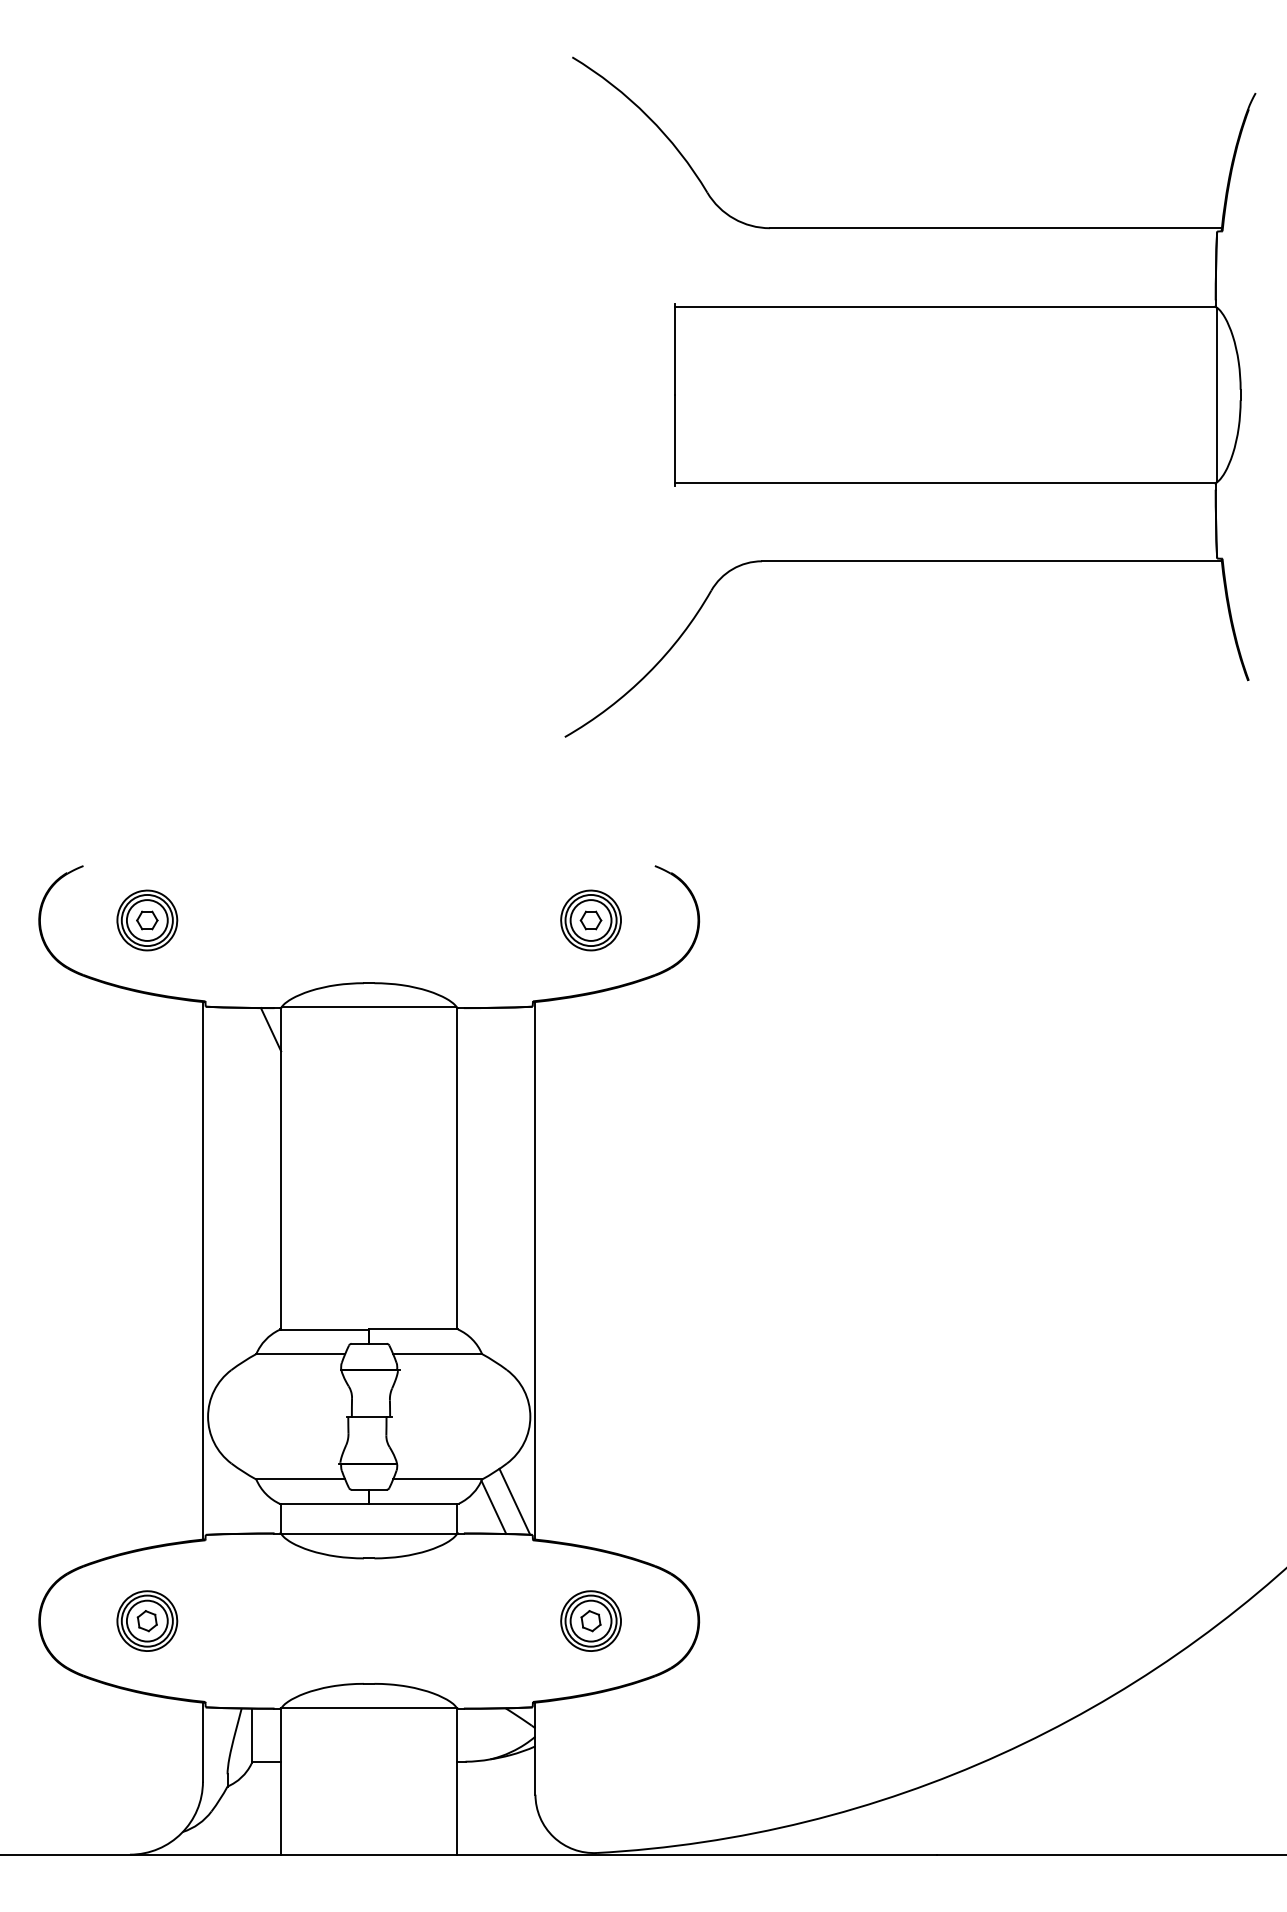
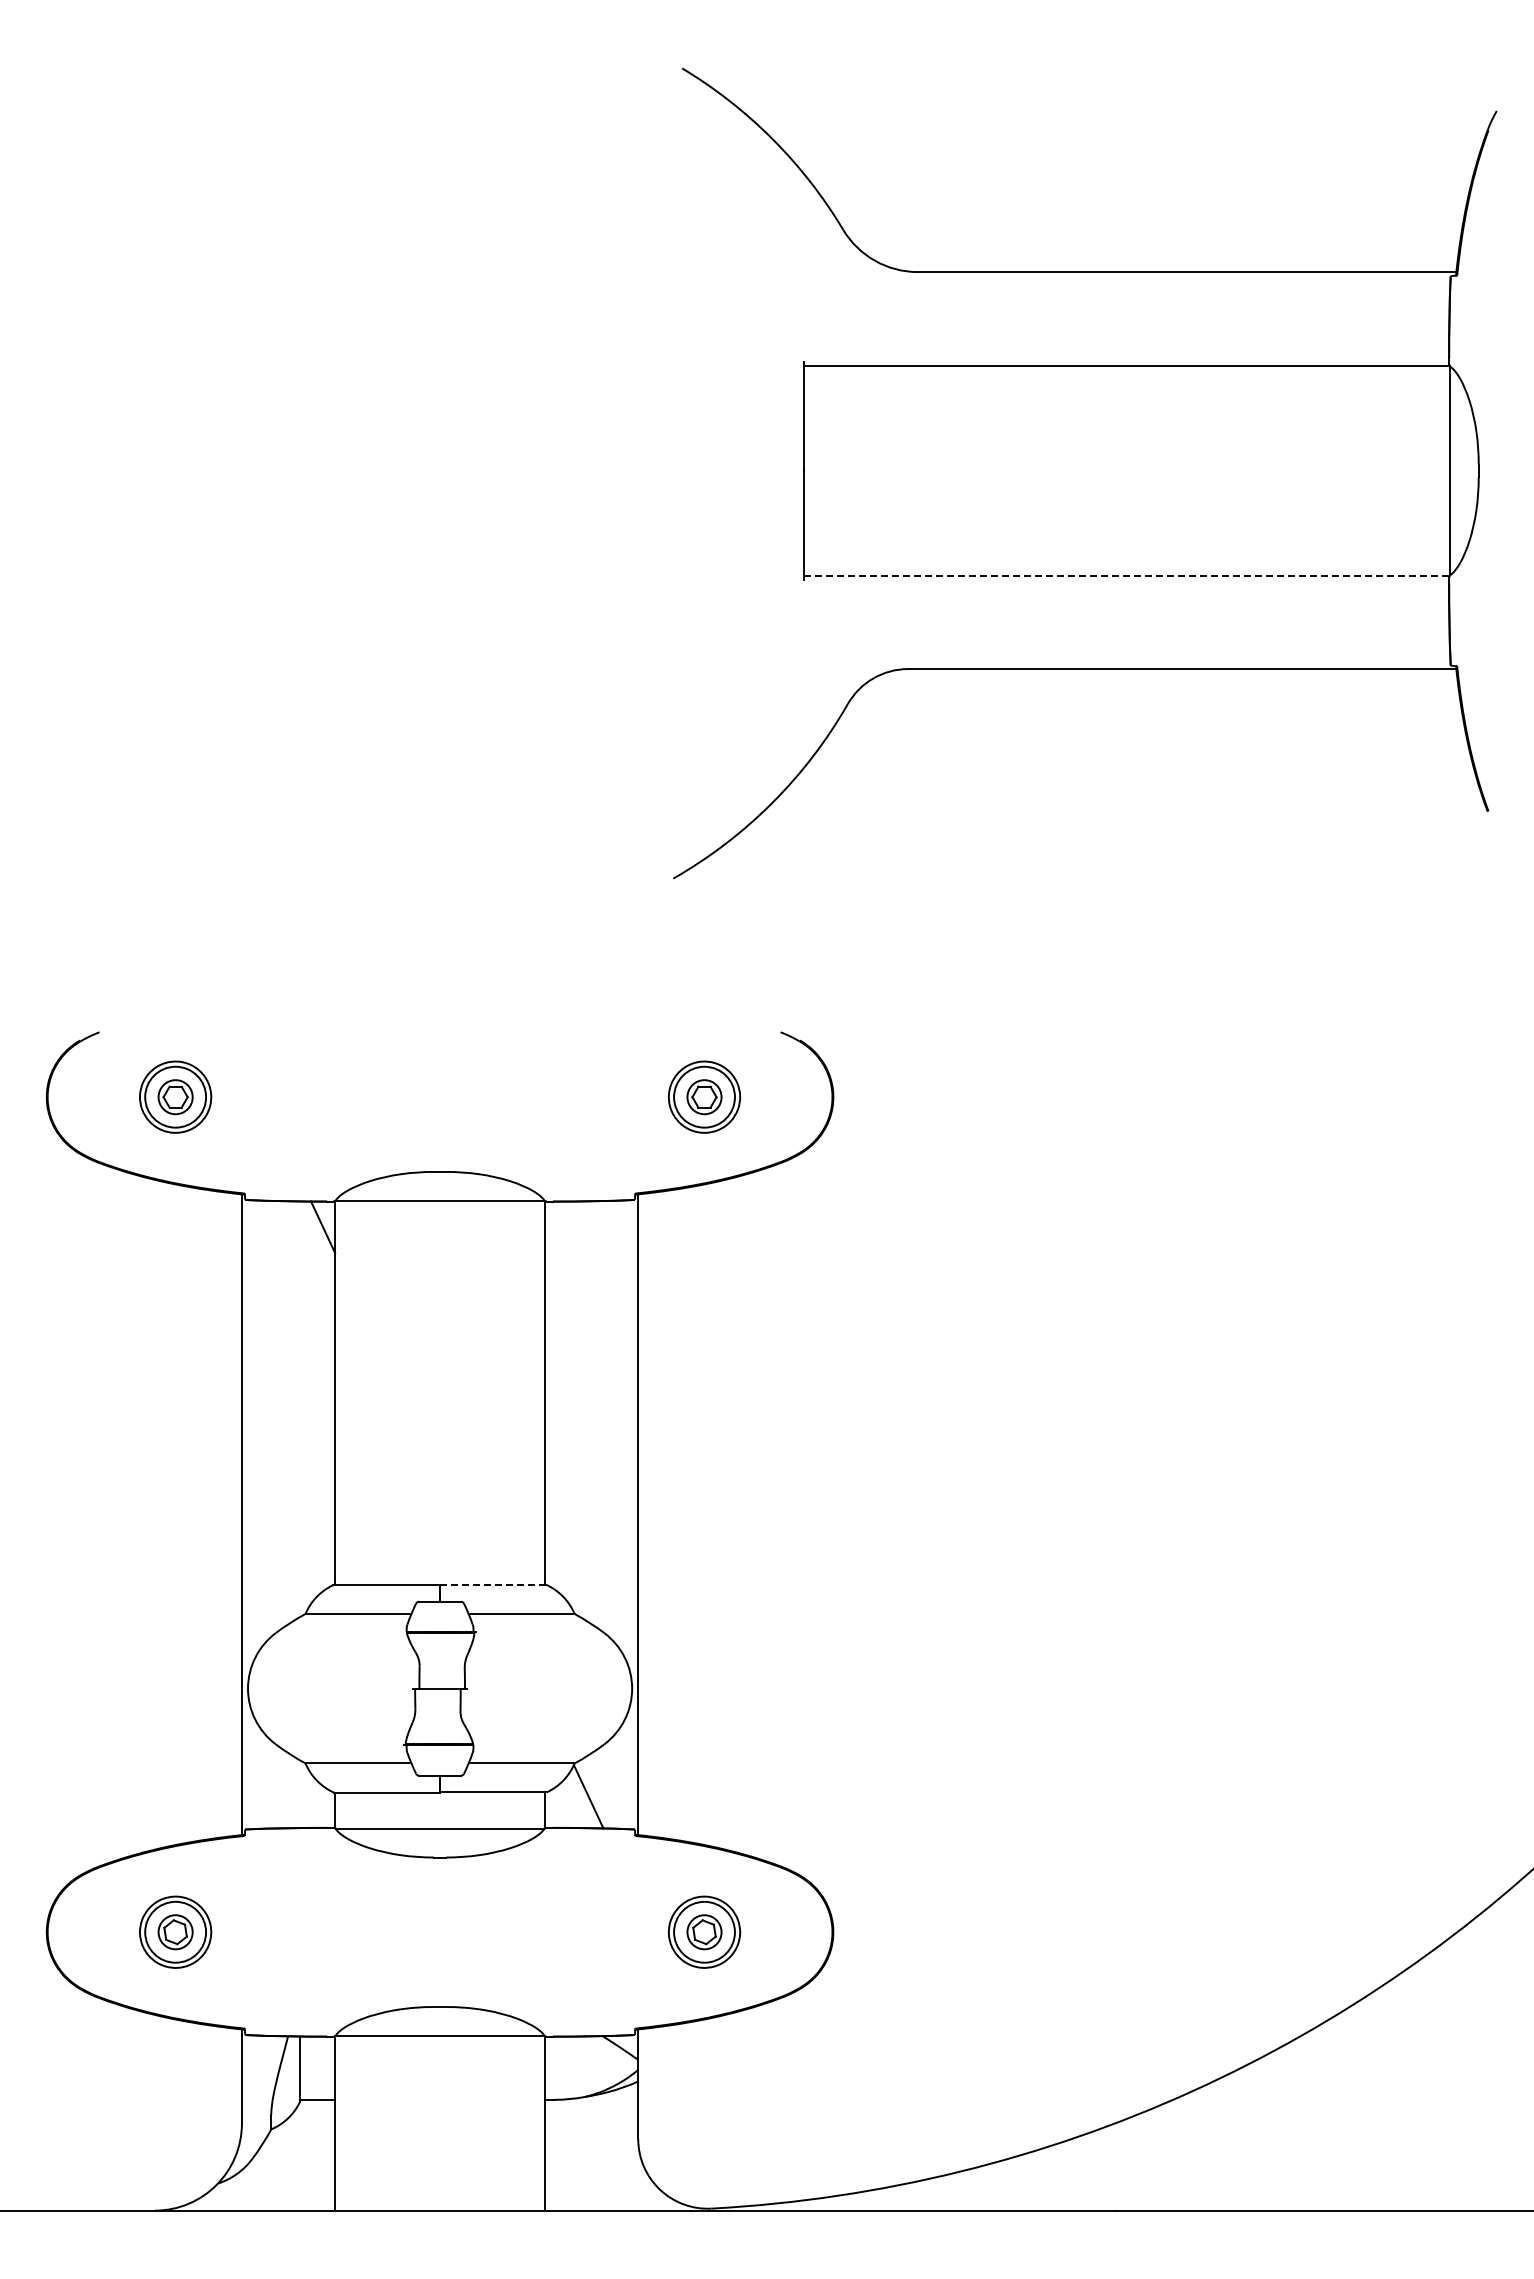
line: (945, 482) -> (1126, 575), solid -> dashed
circle: (147, 919) -> (175, 1096), size x0.7
circle: (591, 919) -> (704, 1096), size x0.7
line: (413, 1329) -> (492, 1584), solid -> dashed
line: (514, 1501) -> (613, 1789), removed
circle: (147, 1620) -> (175, 1931), size x0.7
circle: (591, 1620) -> (704, 1931), size x0.7

